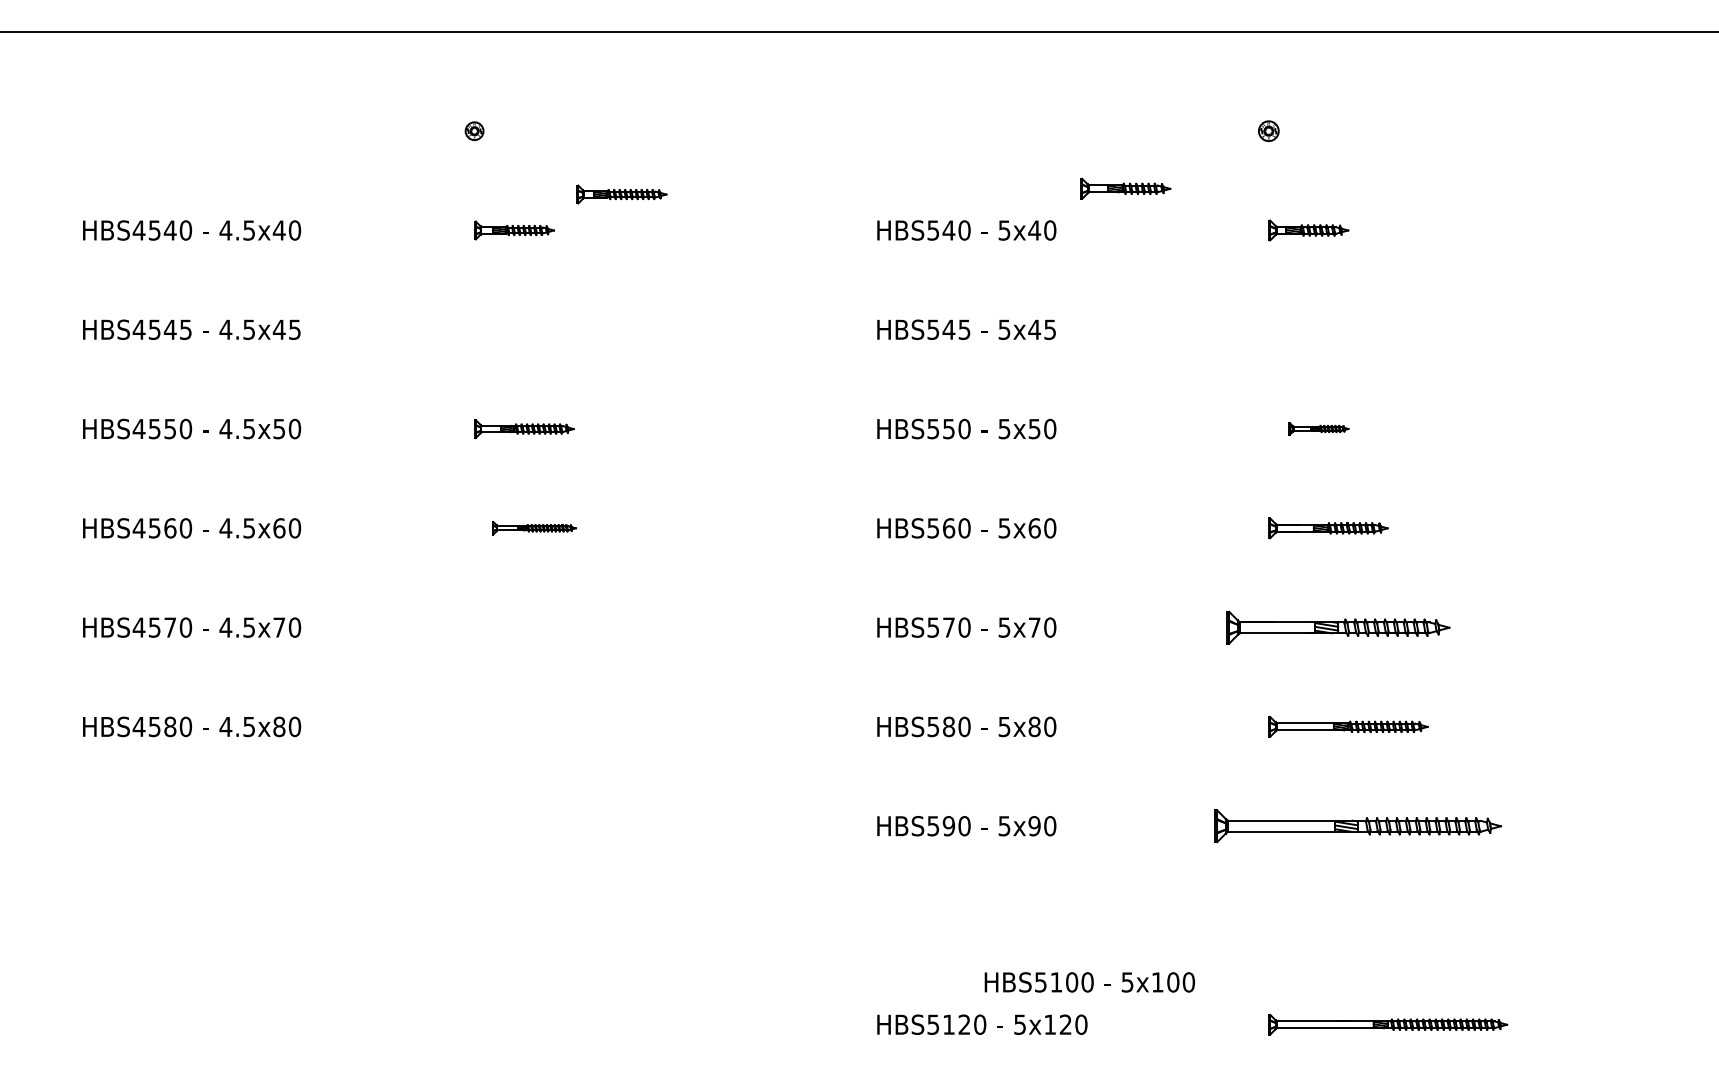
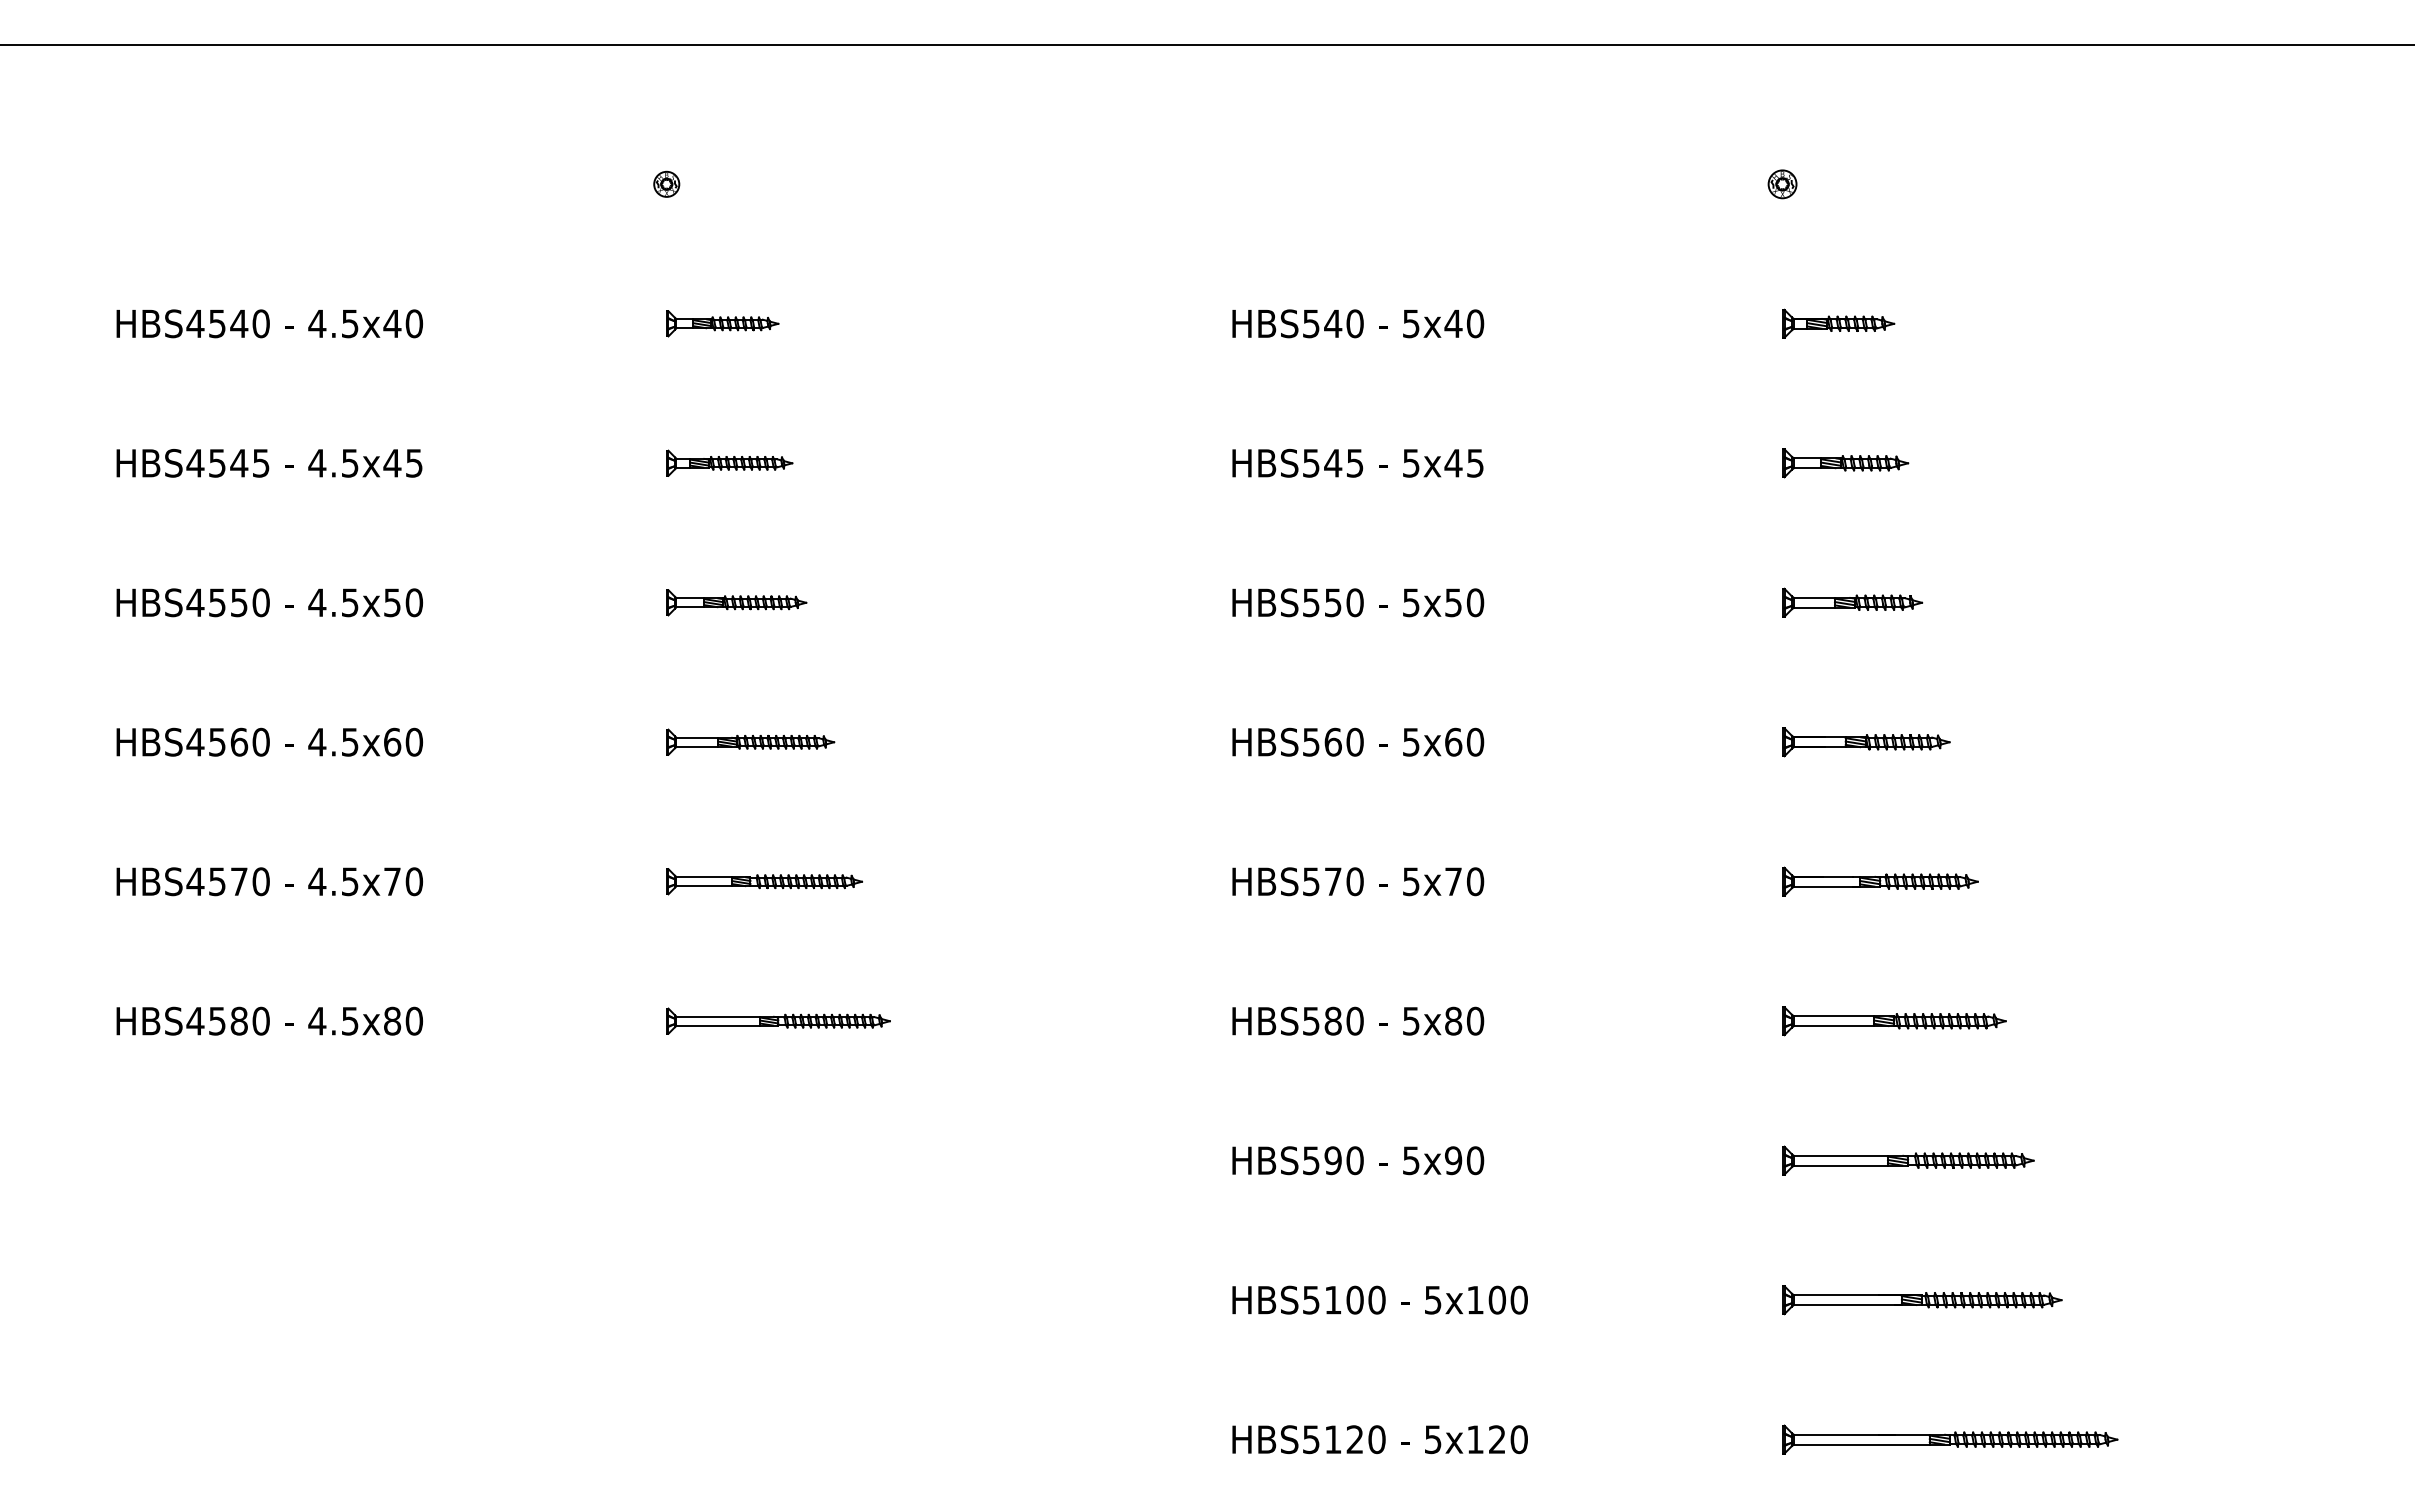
part: (1125, 188) -> (1845, 463), moved
part: (621, 193) -> (729, 462), moved
part: (1318, 428) -> (1852, 602), size x1.67
part: (534, 527) -> (750, 741), size x1.43
part: (544, 627) -> (764, 881), added
part: (1338, 627) -> (1880, 881), size x0.62
part: (554, 726) -> (778, 1020), added
part: (1358, 826) -> (1908, 1160), size x0.62
part: (1368, 925) -> (1922, 1300), added
text: (1089, 981) -> (1379, 1299), moved

